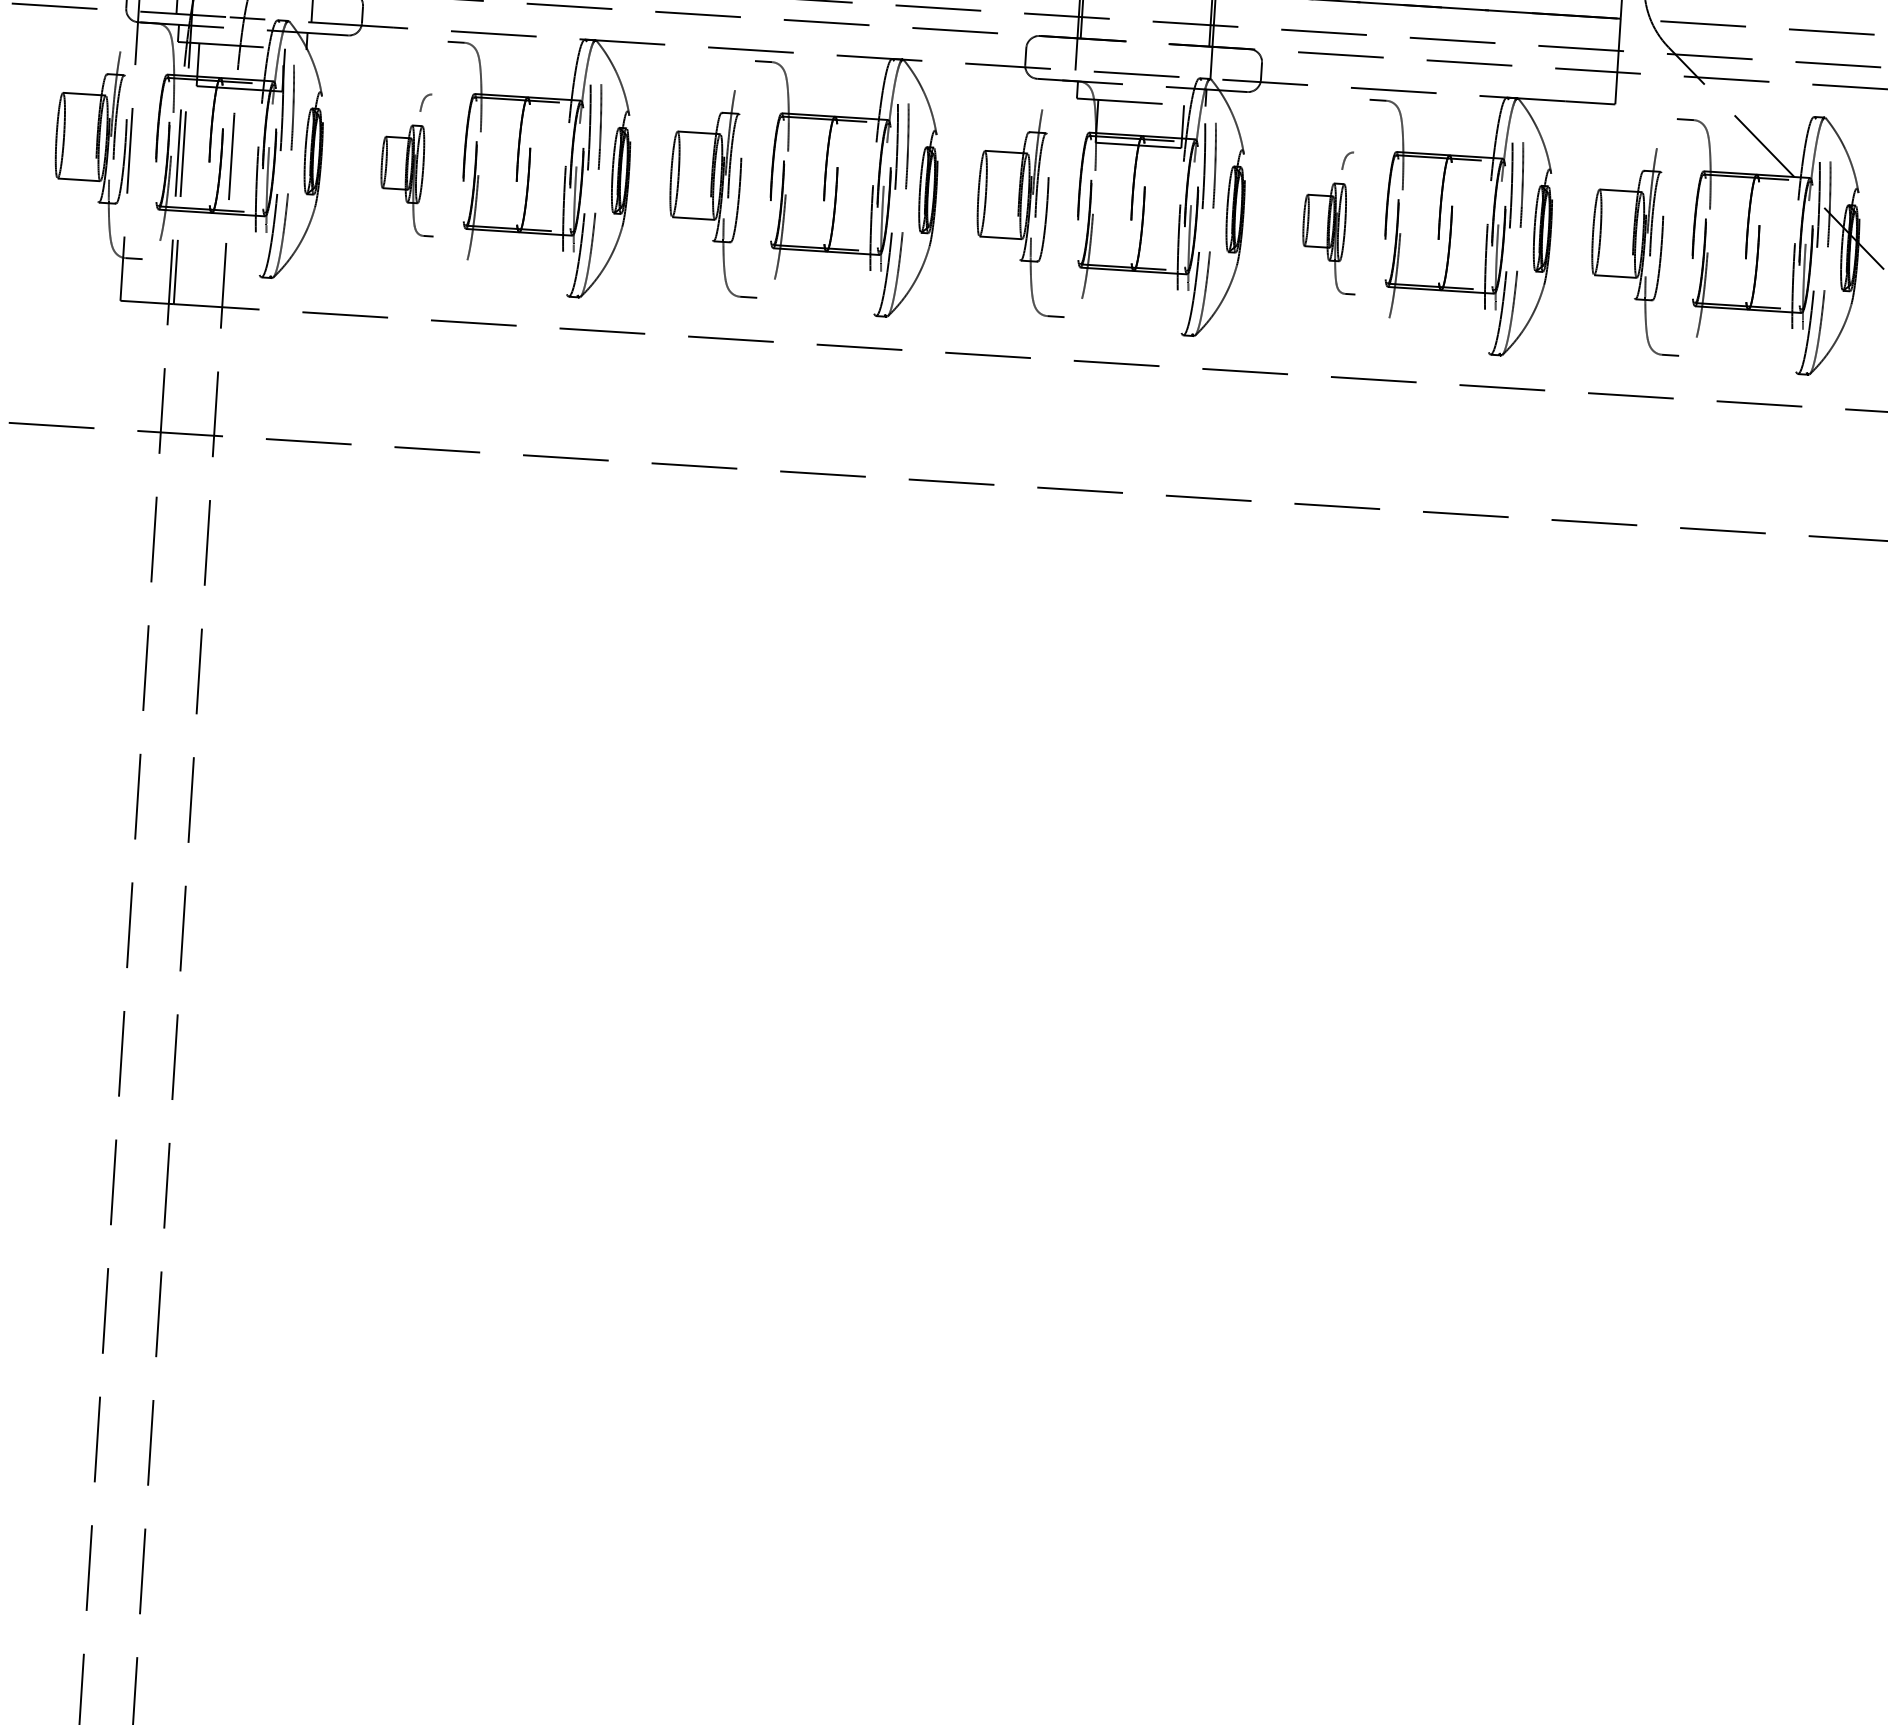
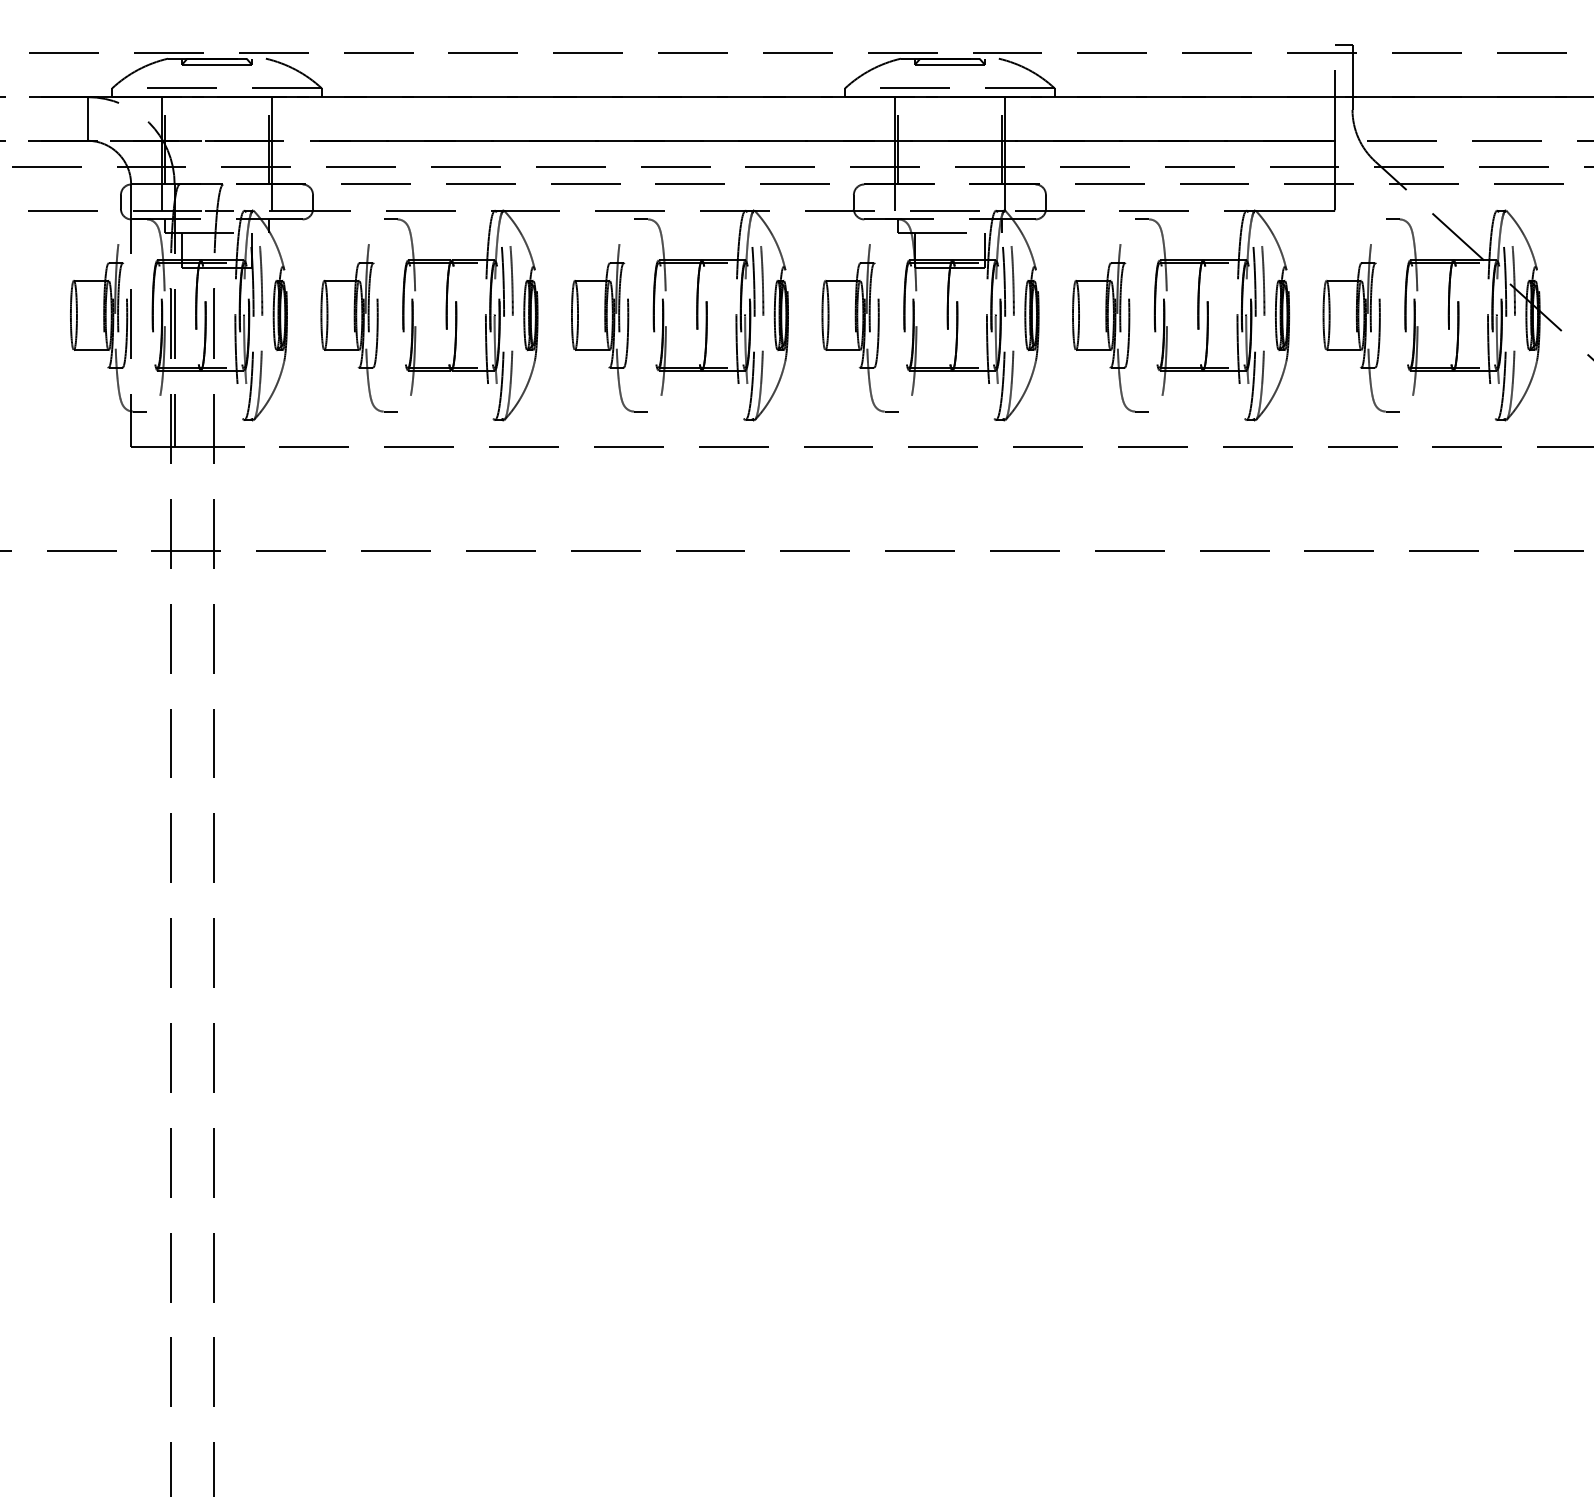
part: (408, 173) -> (358, 328), size x1.67
part: (1330, 231) -> (1110, 328), size x1.67

